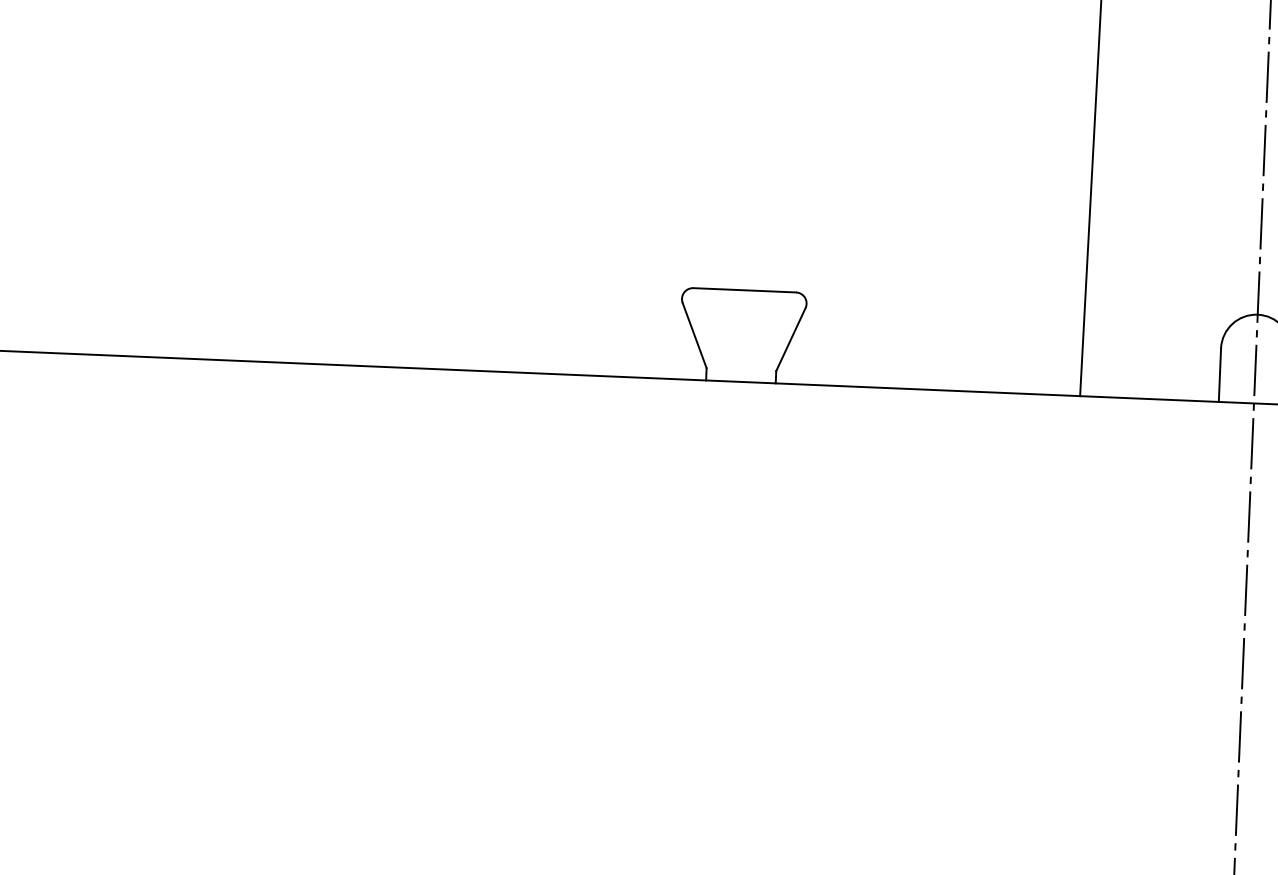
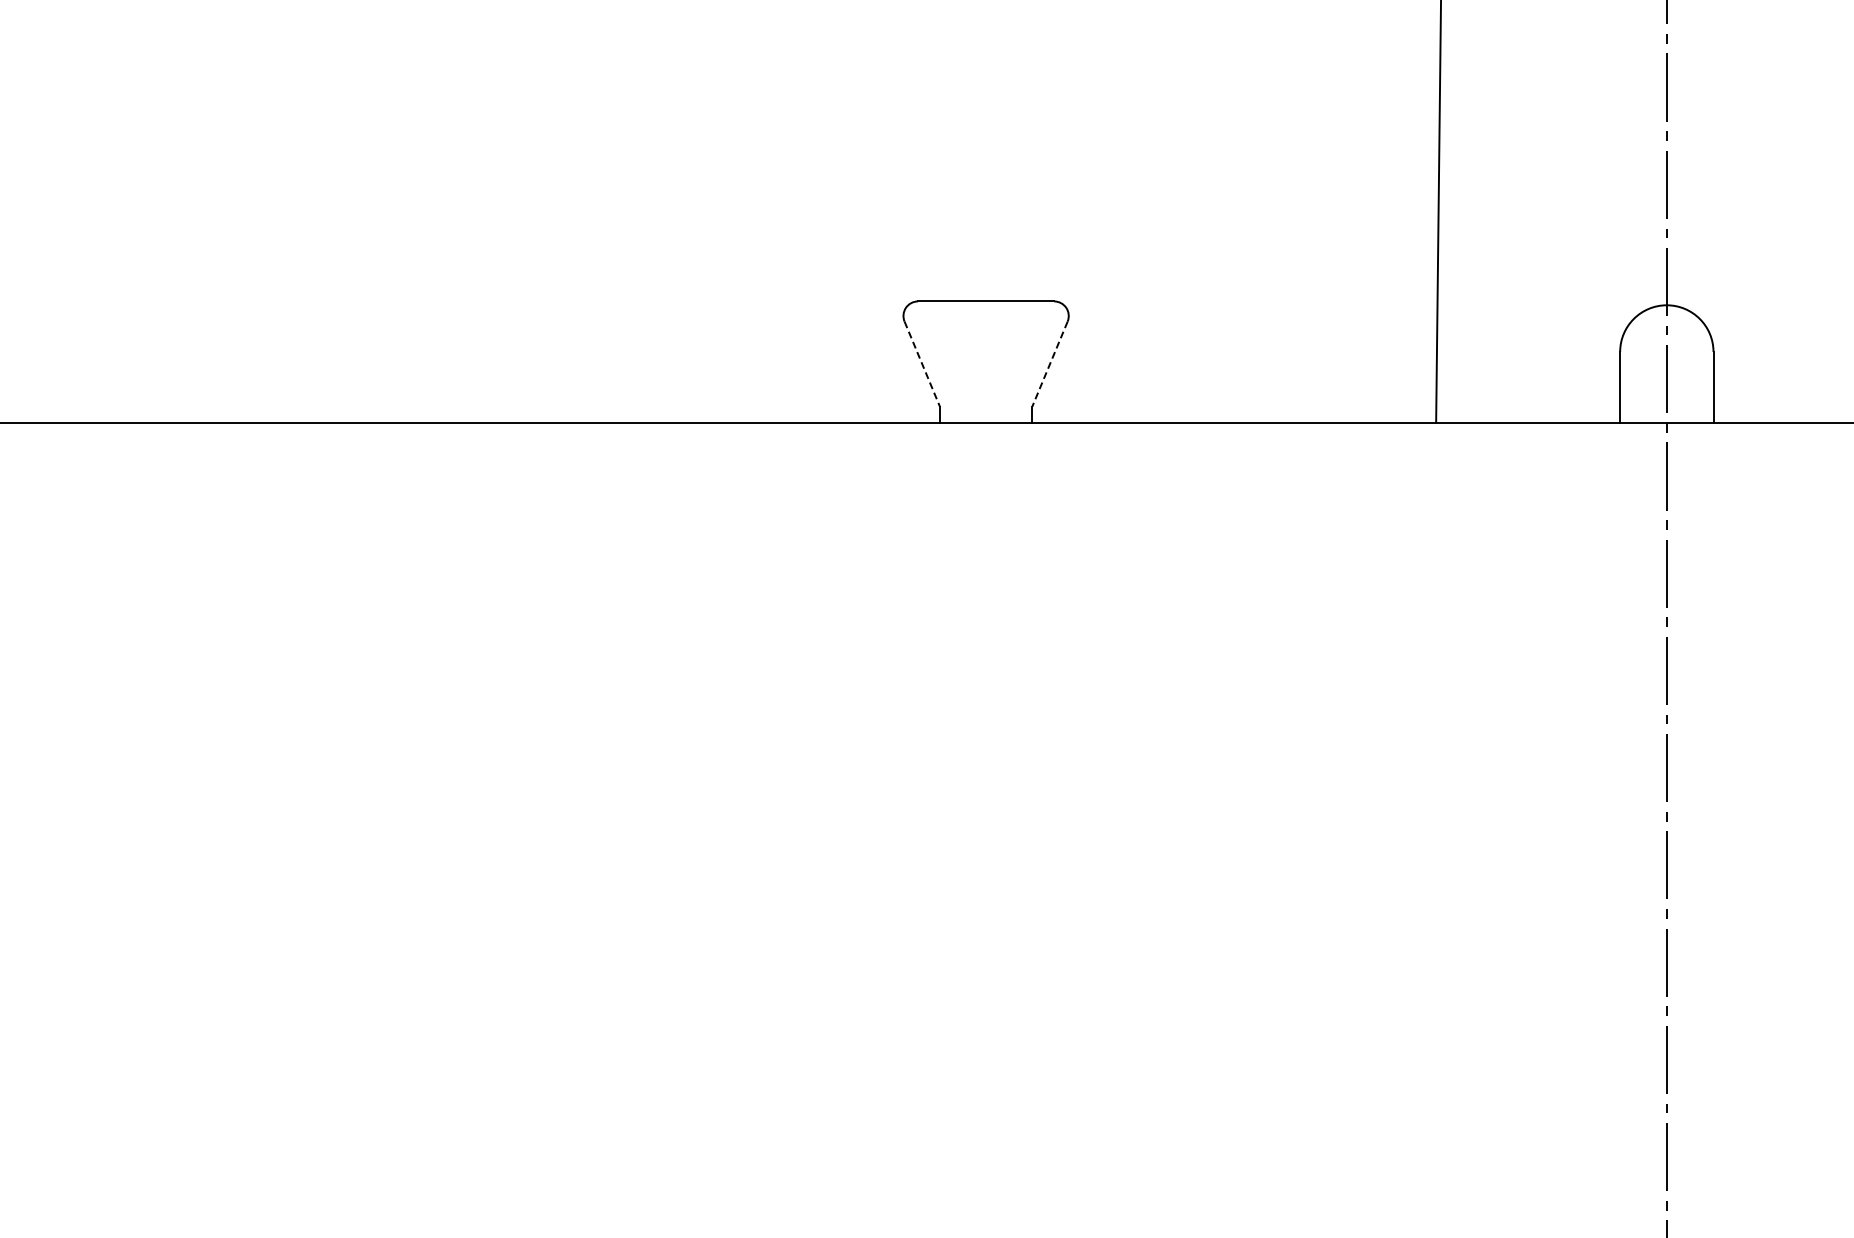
line: (694, 335) -> (922, 364), solid -> dashed
line: (790, 339) -> (1049, 364), solid -> dashed

